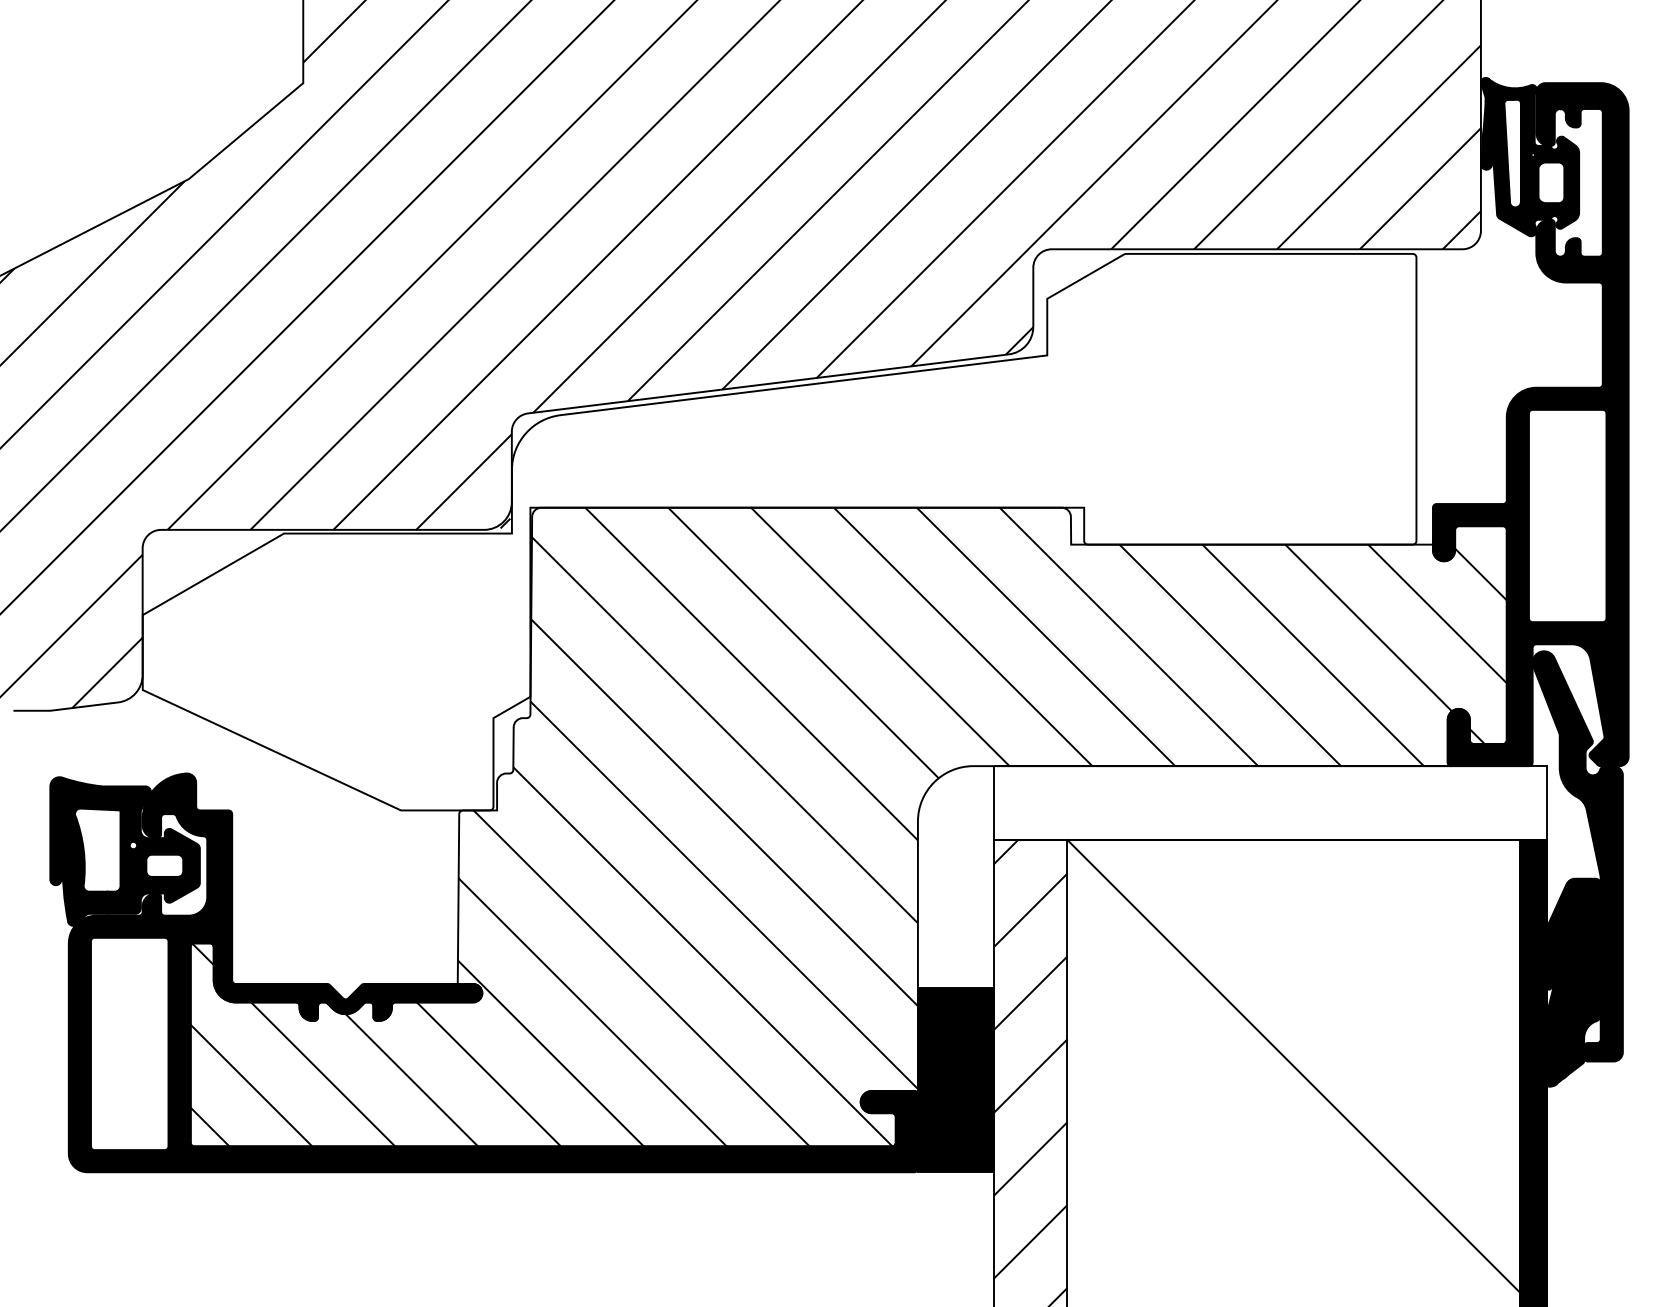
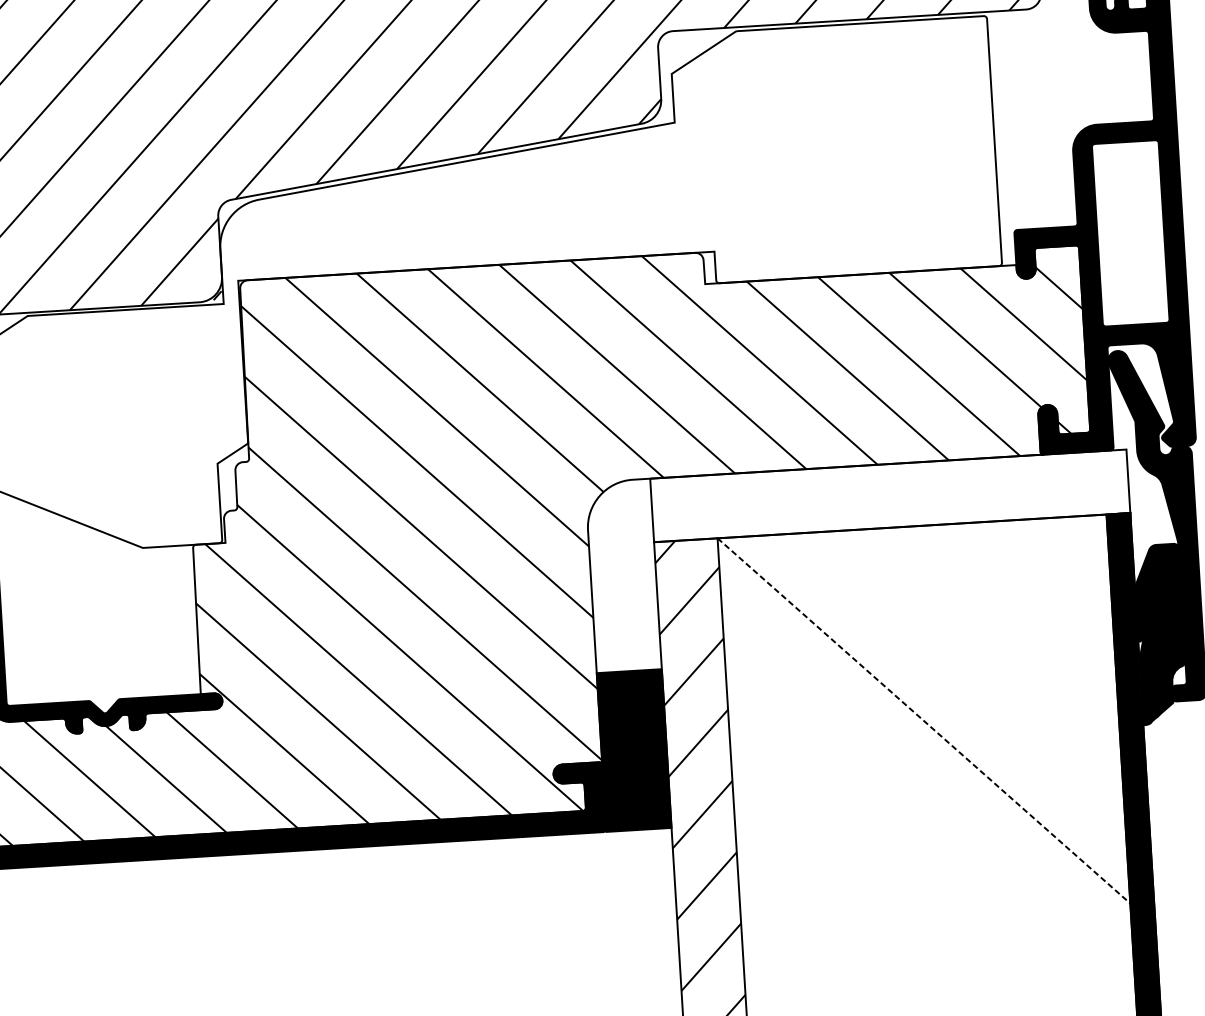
line: (1293, 1066) -> (923, 721), solid -> dashed

